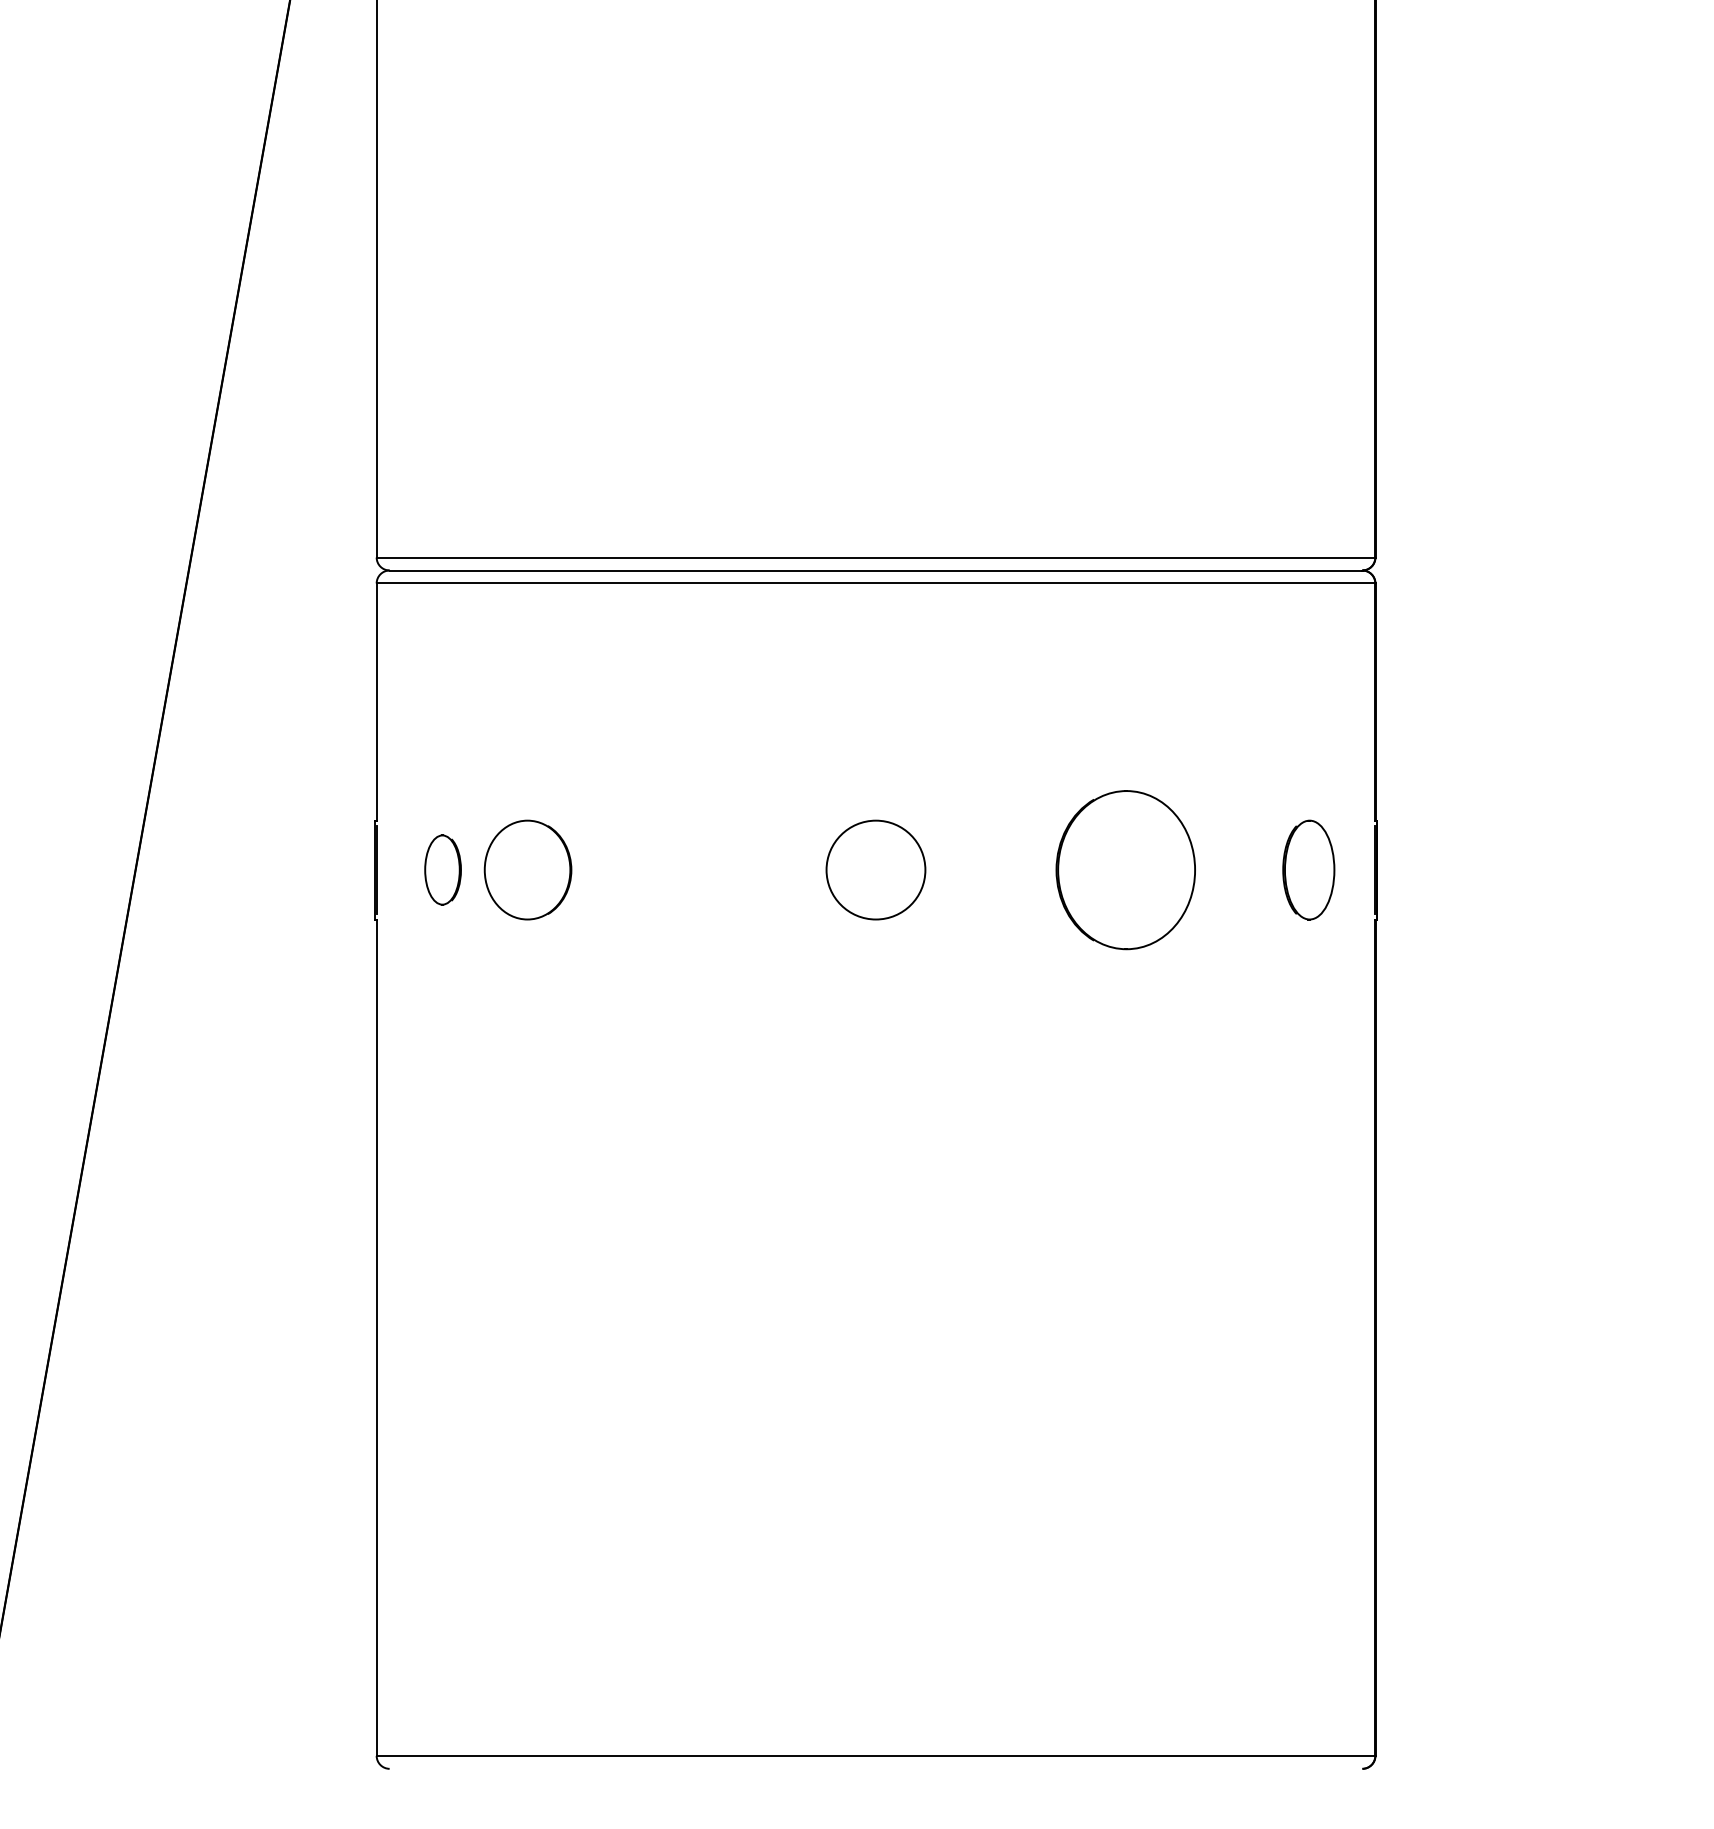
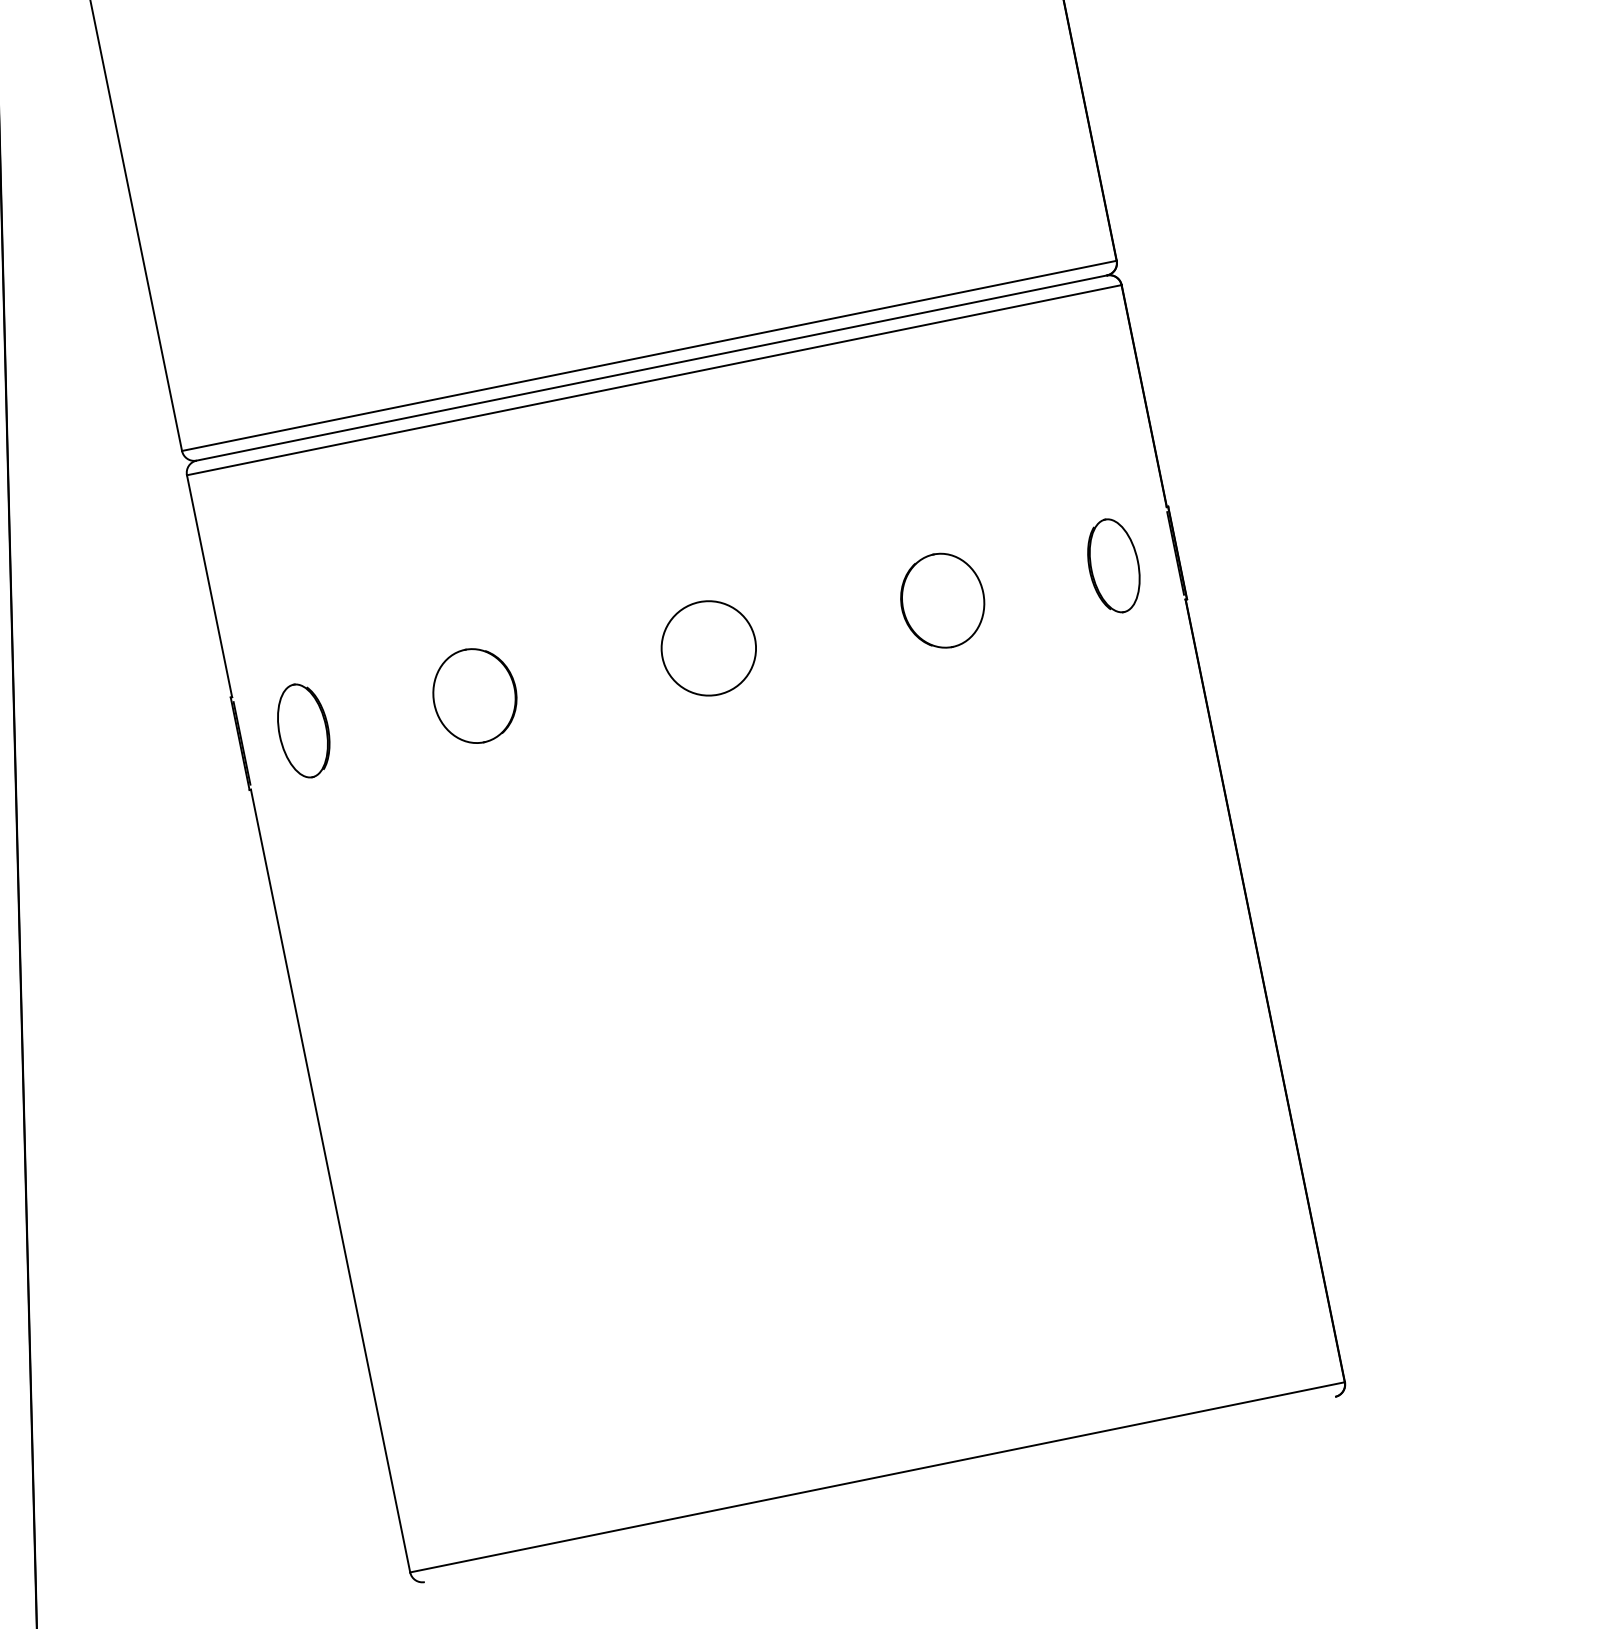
part: (442, 869) -> (303, 730), size x1.43
part: (527, 869) -> (474, 695), moved
part: (1125, 869) -> (942, 600), size x0.62

